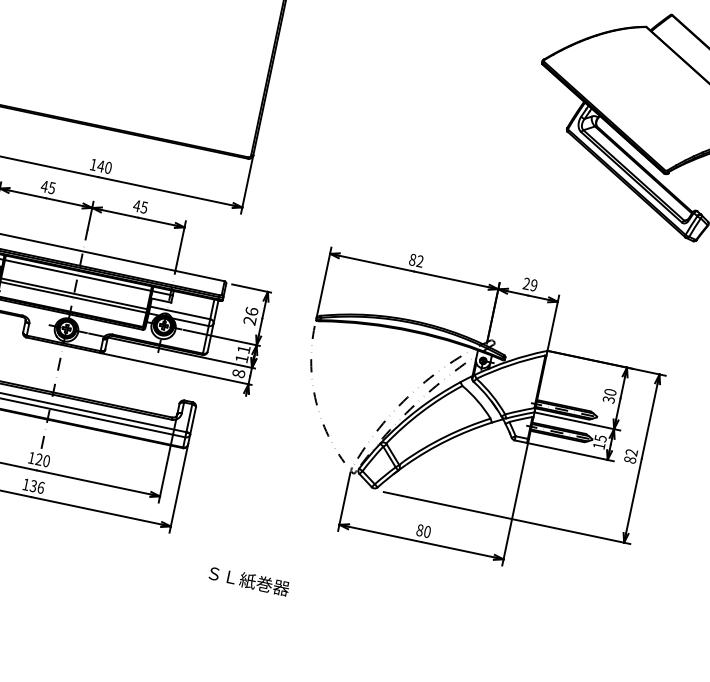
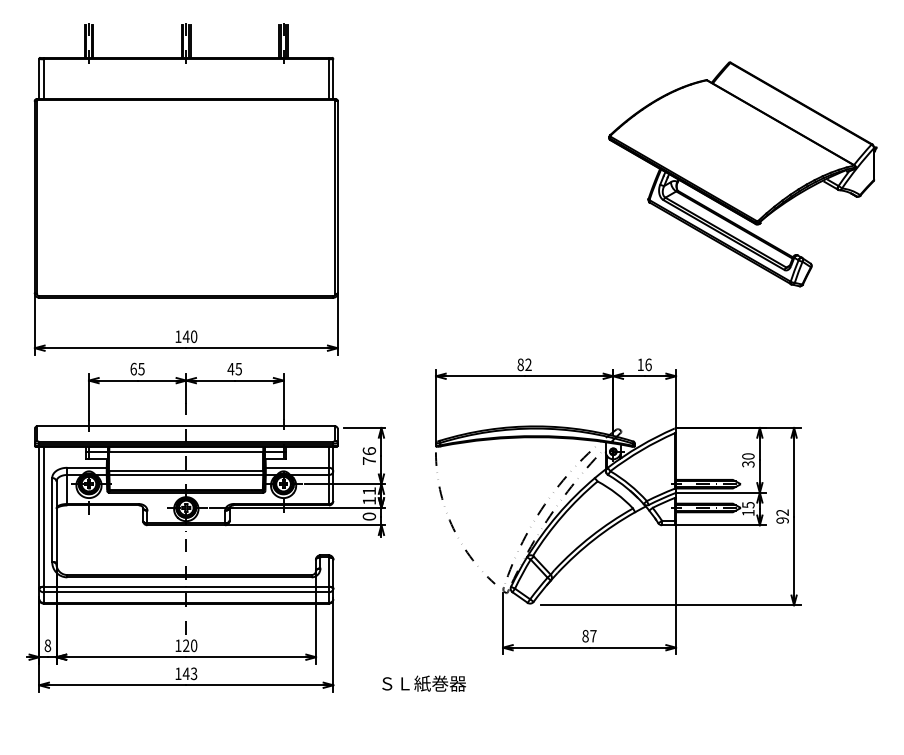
text: (44, 185) -> (133, 368), 45 -> 65
text: (530, 284) -> (644, 364), 29 -> 16
text: (248, 321) -> (368, 461), 26 -> 76
text: (238, 373) -> (369, 516), 8 -> 0
text: (630, 459) -> (782, 520), 82 -> 92
text: (36, 486) -> (189, 673), 136 -> 143
text: (427, 531) -> (593, 635), 80 -> 87
text: (249, 580) -> (424, 683), moved

